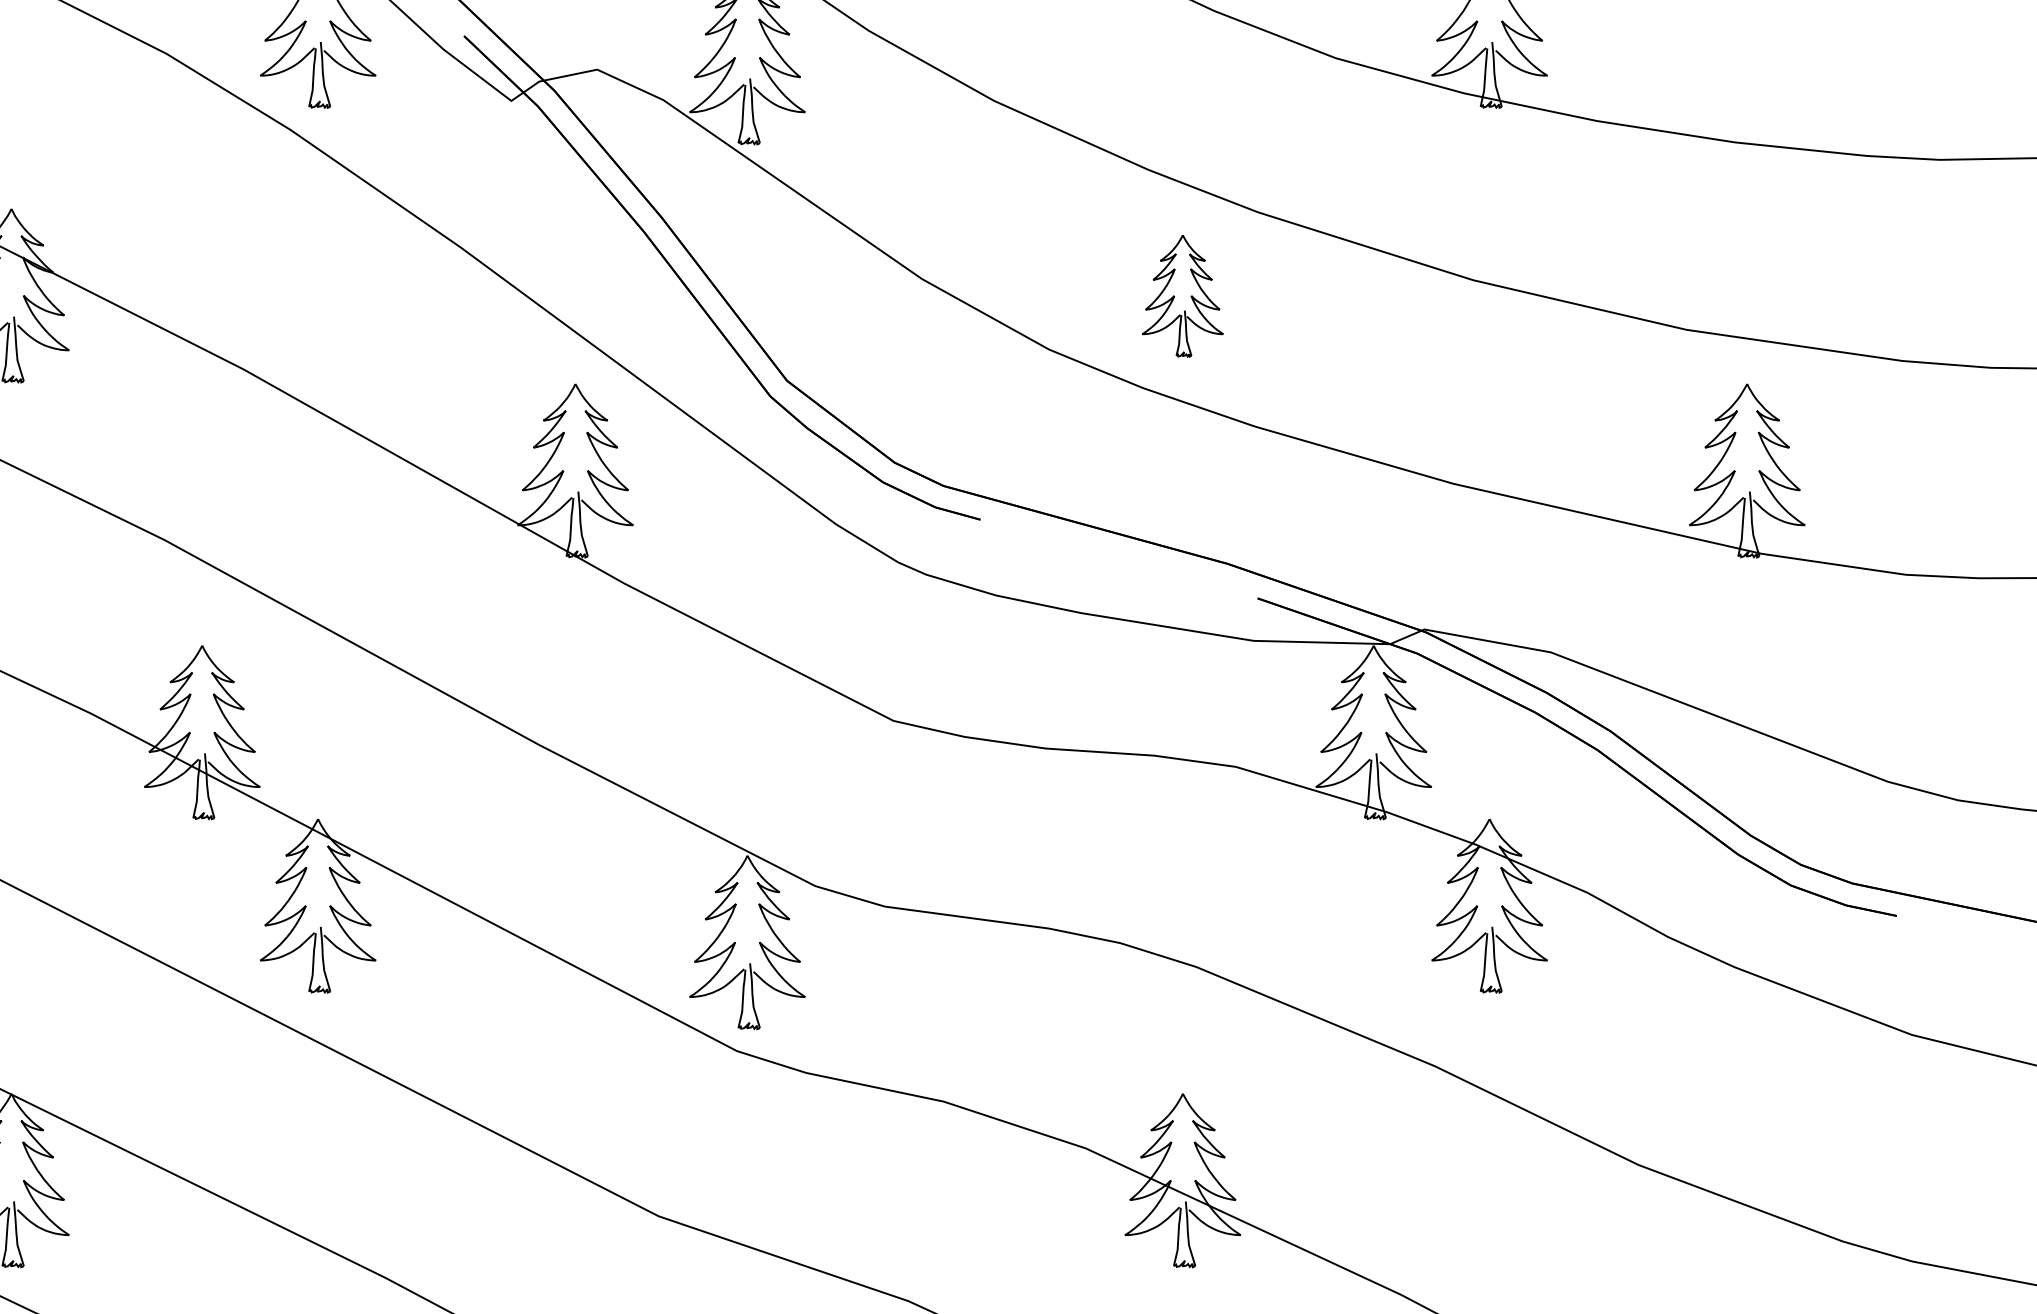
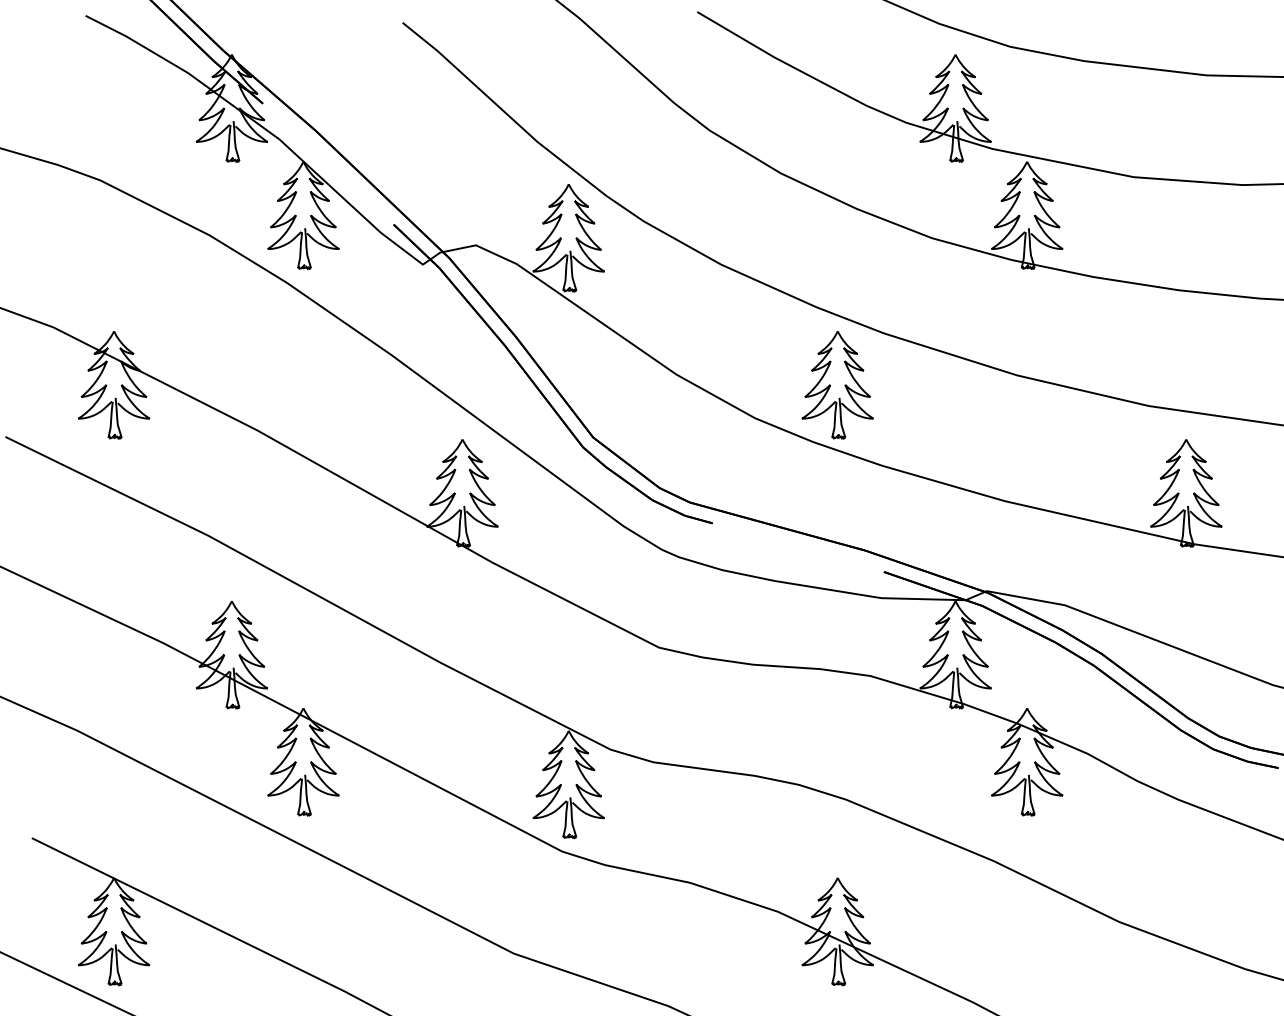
part: (1182, 296) -> (837, 385), size x1.43

